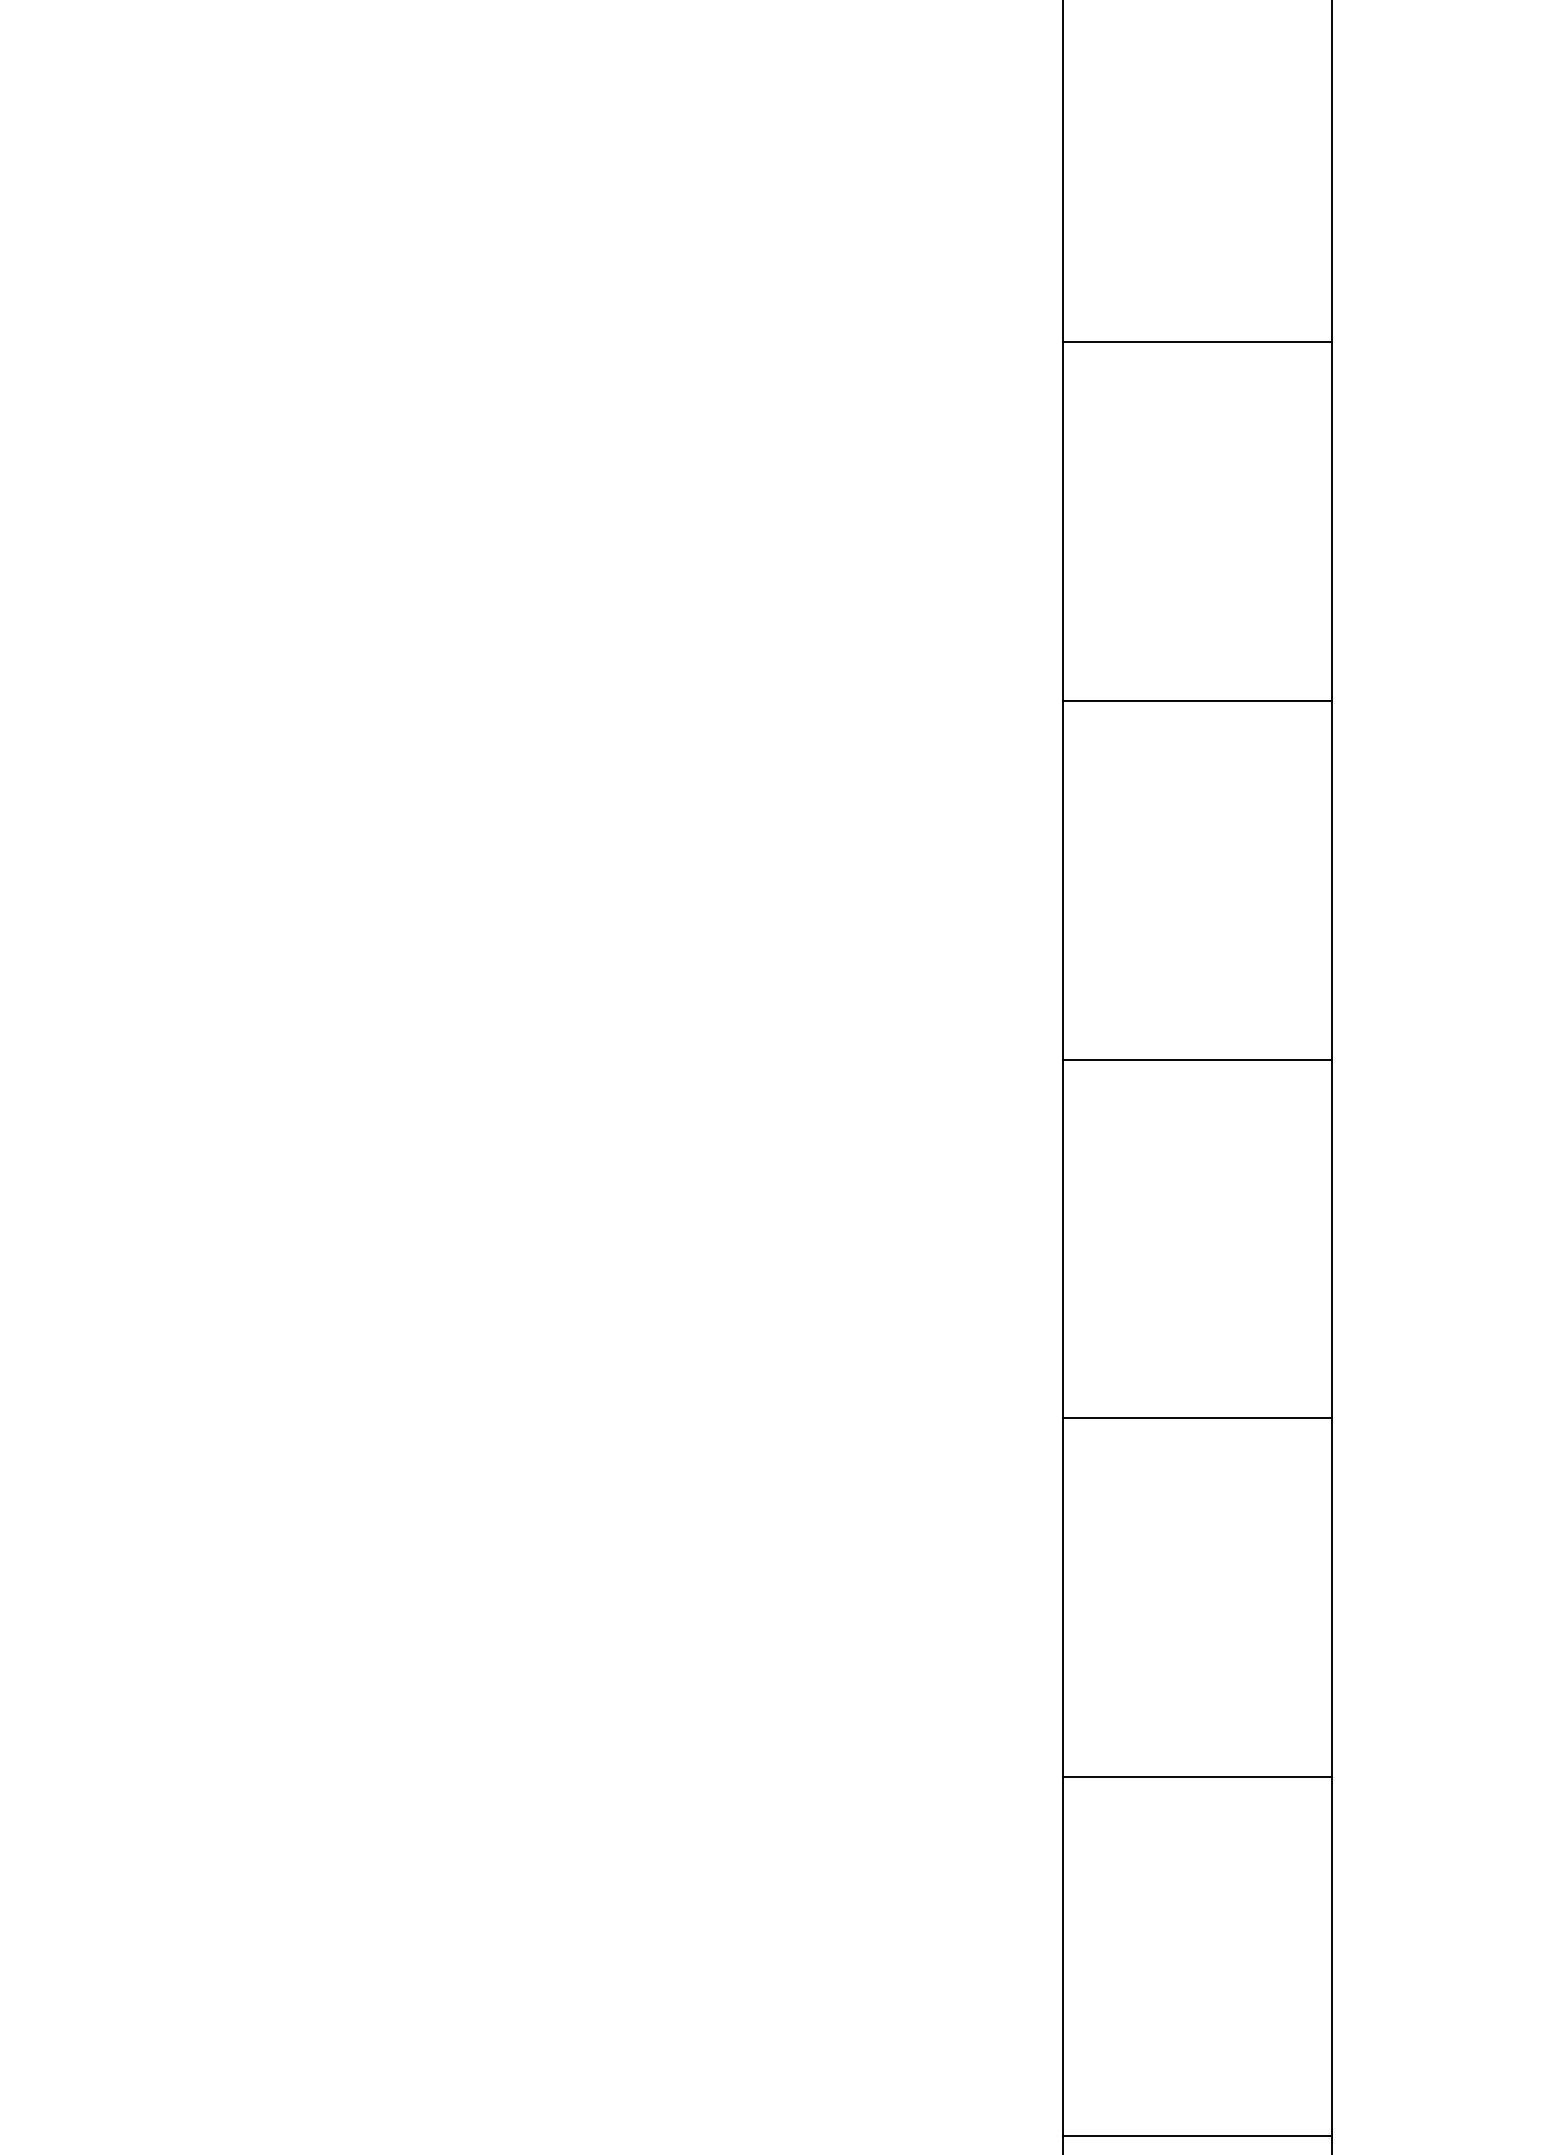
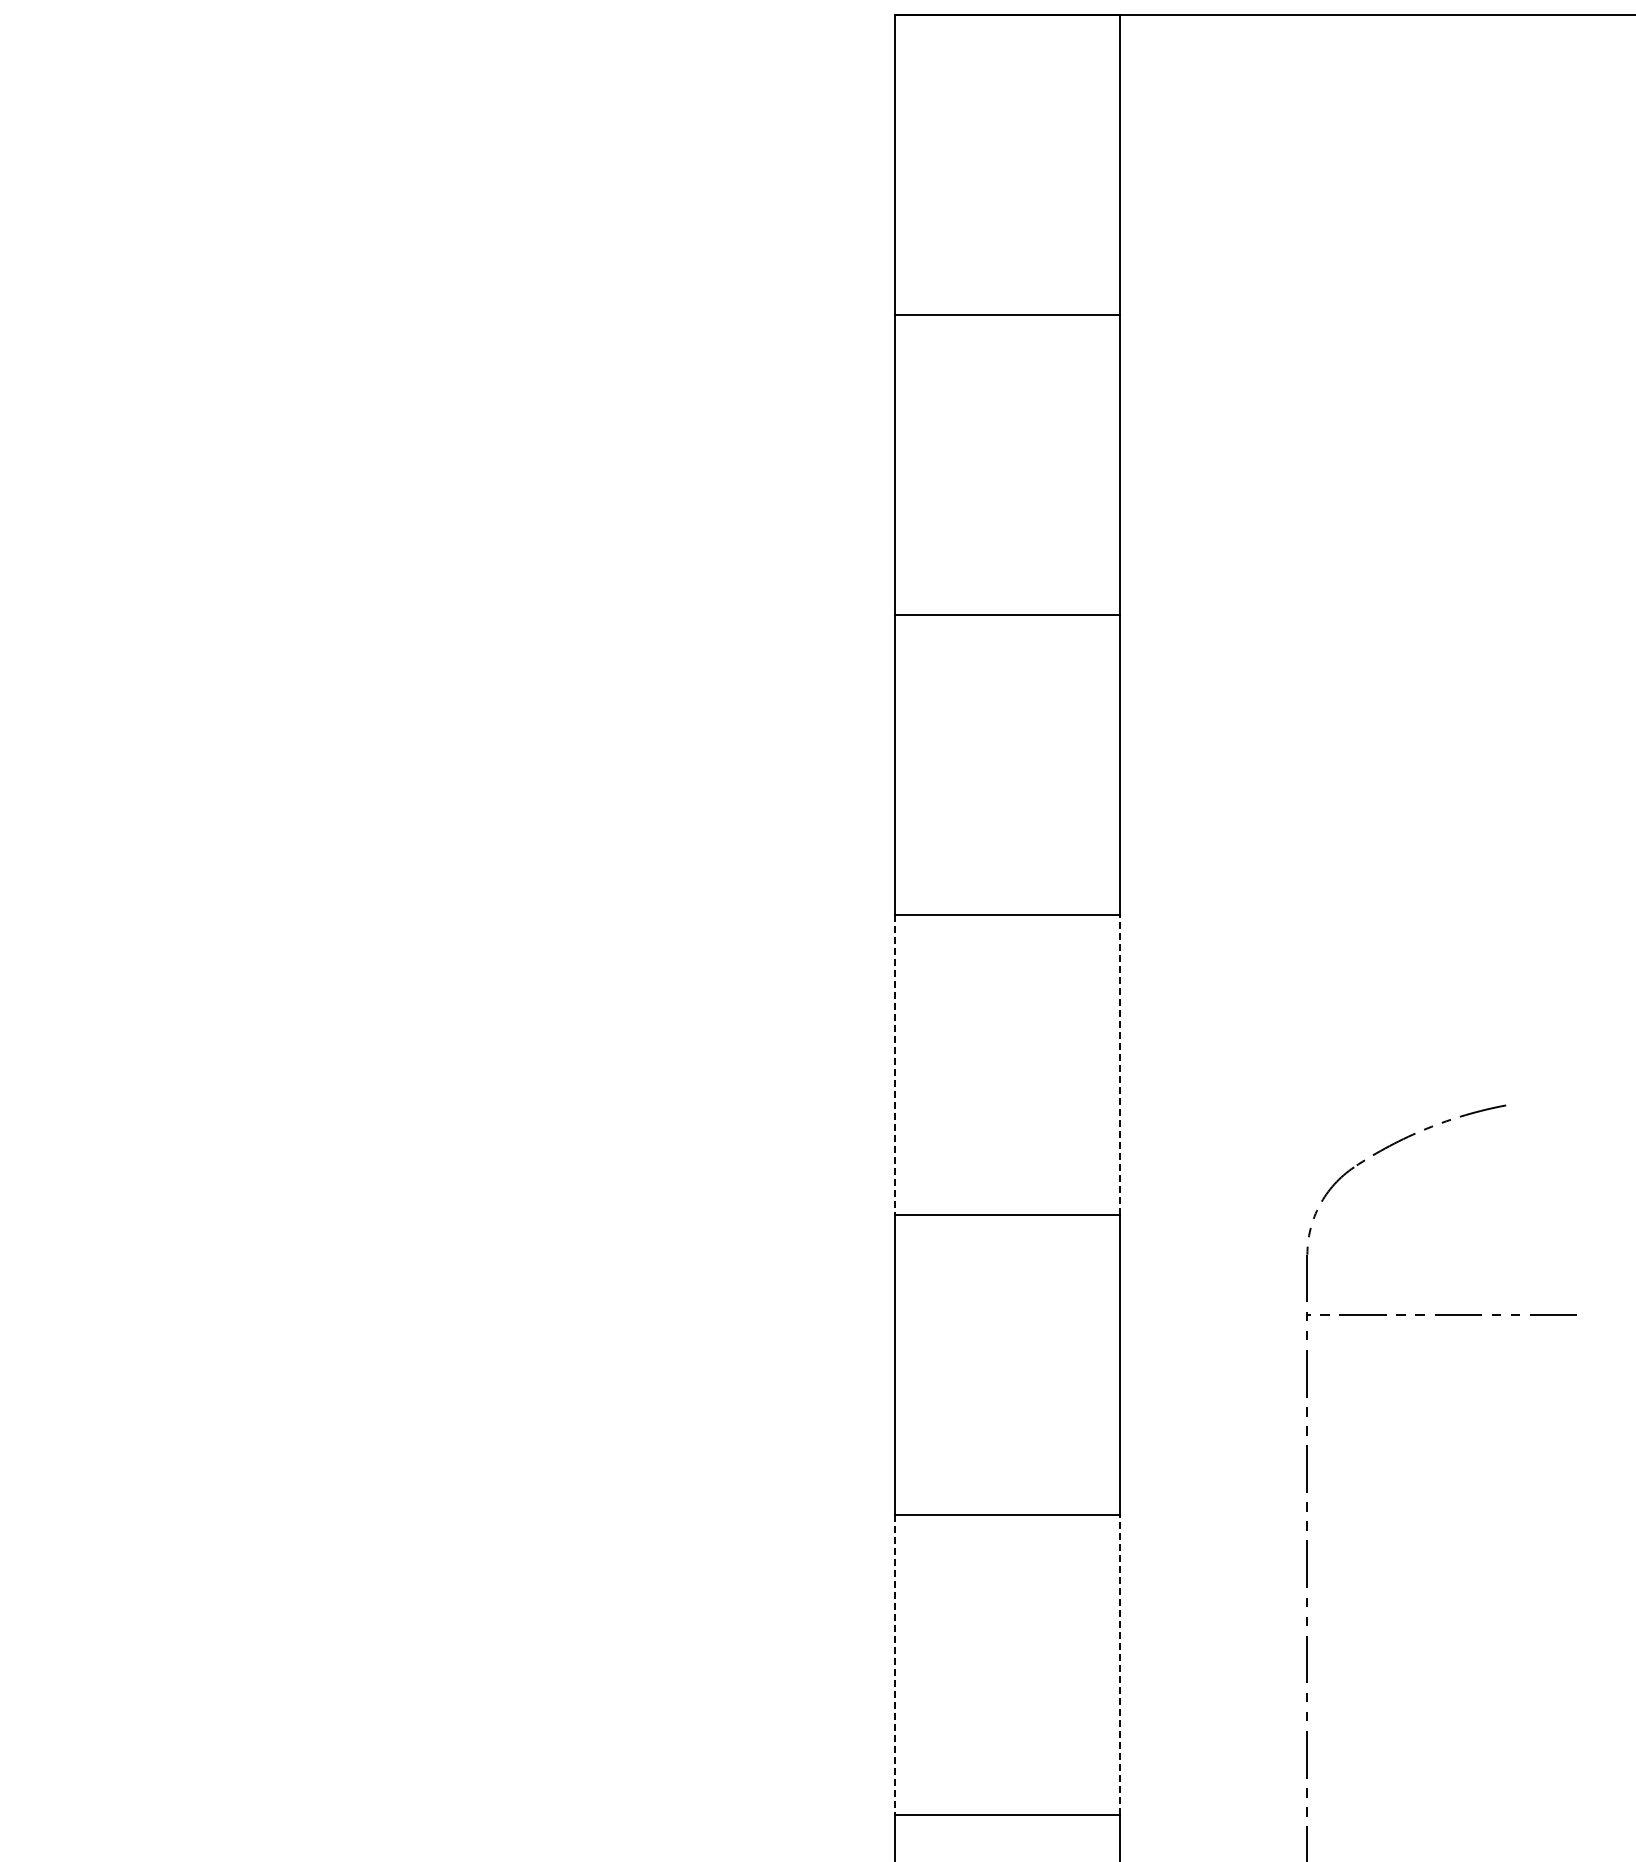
line: (1331, 1238) -> (1119, 1064), solid -> dashed
line: (1062, 1239) -> (894, 1065), solid -> dashed
line: (1331, 1955) -> (1119, 1664), solid -> dashed
line: (1062, 1956) -> (894, 1665), solid -> dashed

